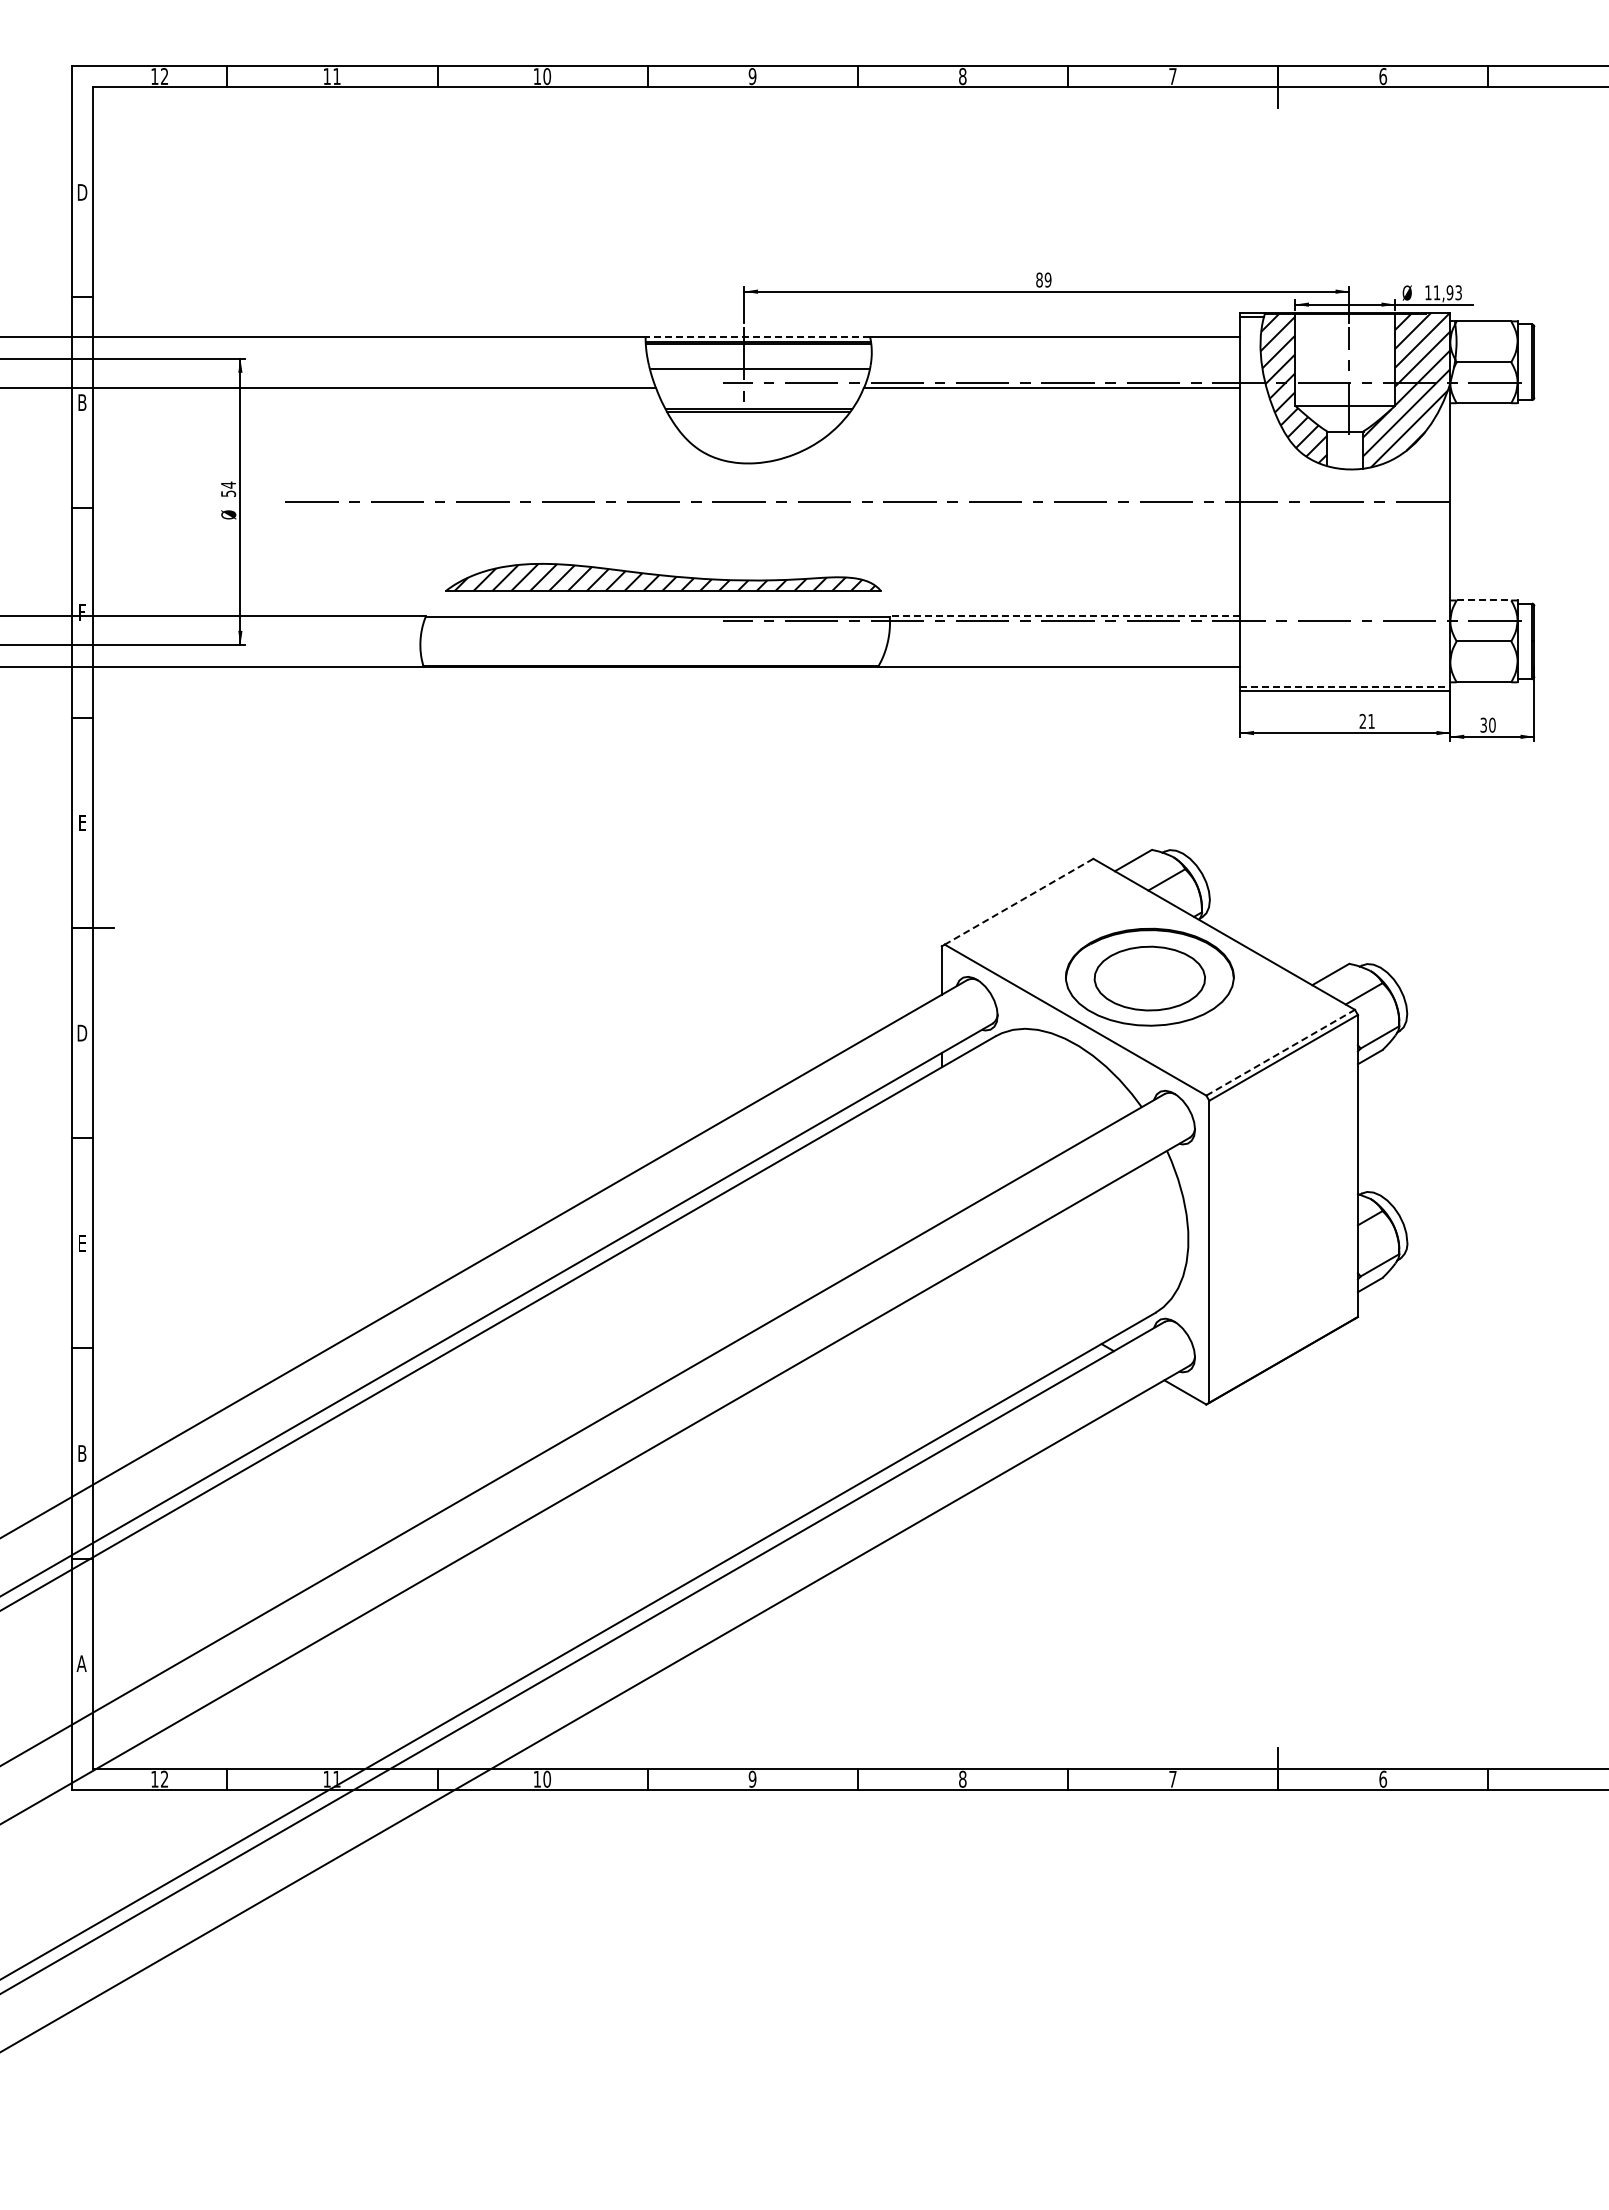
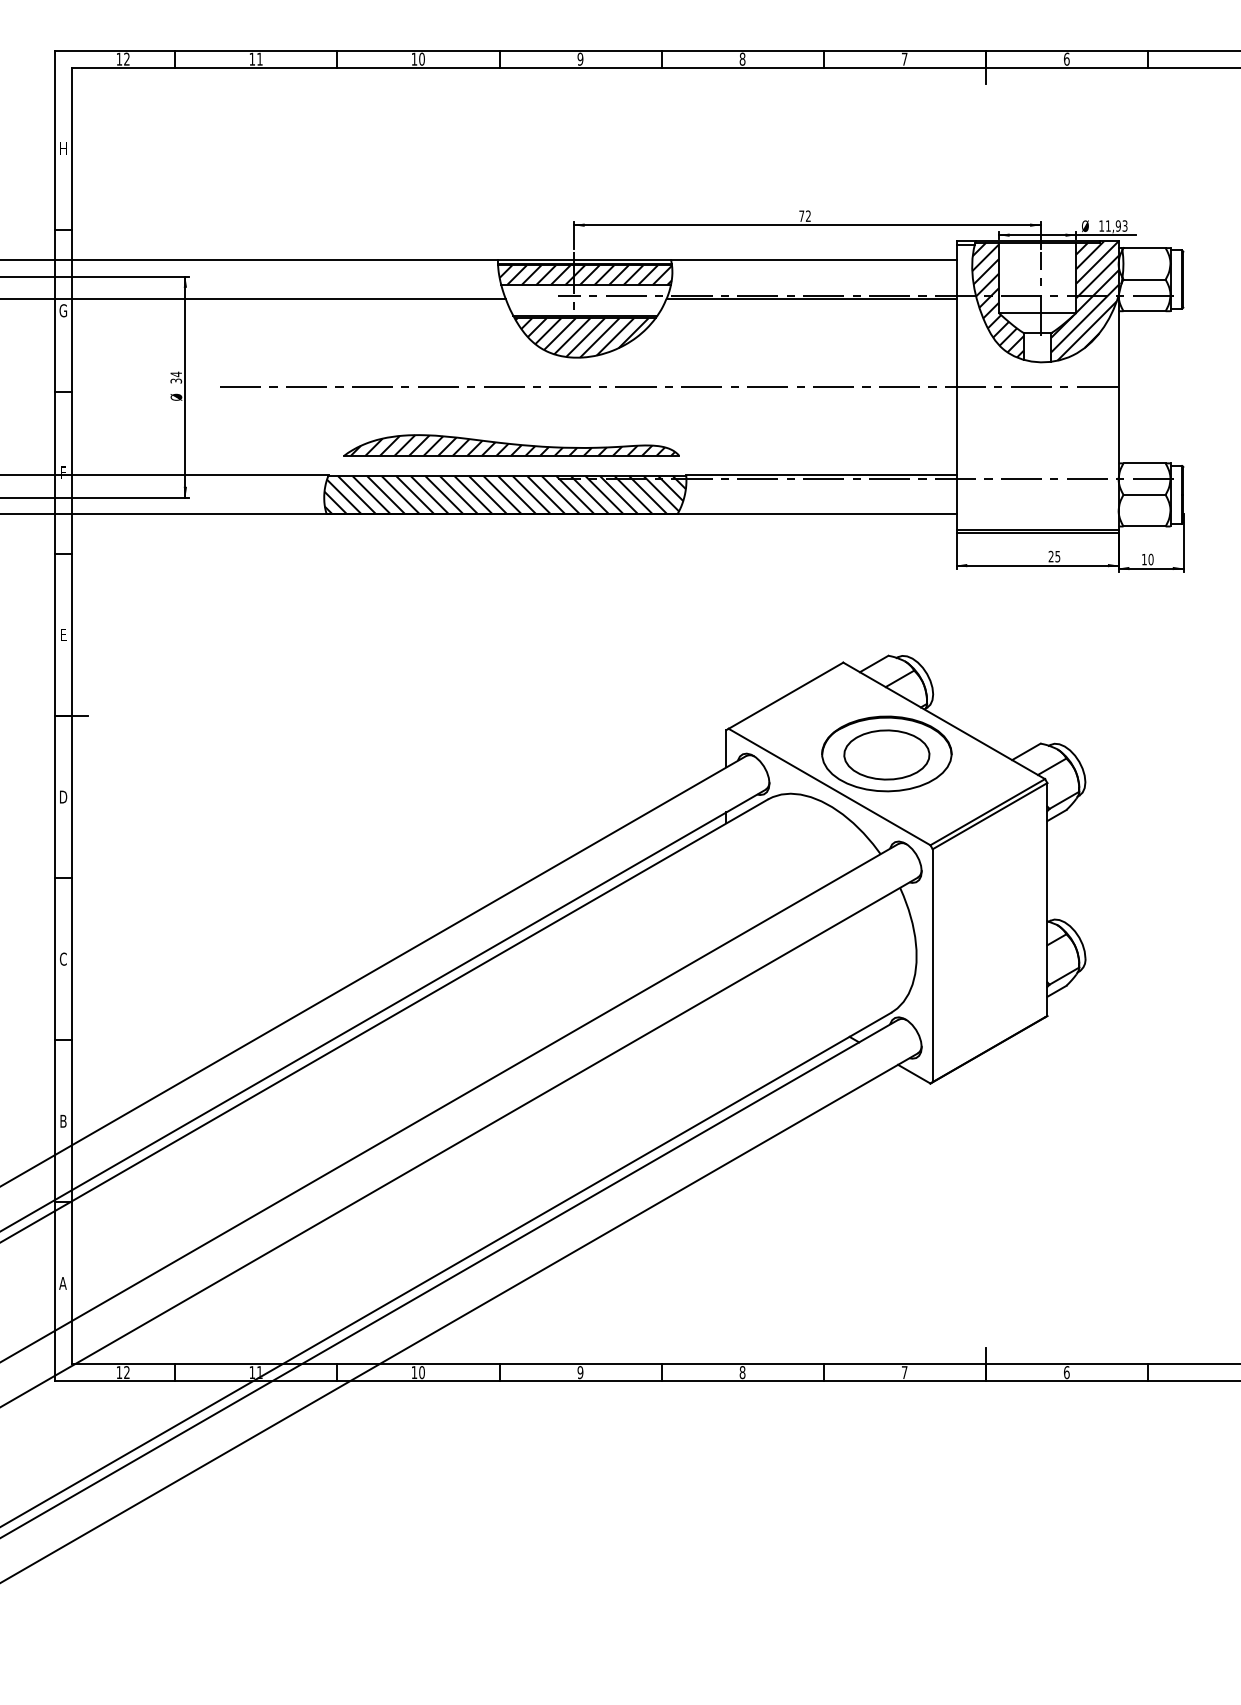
text: (82, 192) -> (63, 148), D -> H
text: (1043, 279) -> (804, 215), 89 -> 72
line: (757, 337) -> (584, 260), dashed -> solid
hatch: (759, 356) -> (585, 275), added
text: (81, 402) -> (62, 310), B -> G
hatch: (754, 437) -> (581, 337), added
text: (227, 493) -> (175, 380), 54 -> 34
line: (1484, 600) -> (1144, 463), dashed -> solid
line: (1064, 616) -> (821, 475), dashed -> solid
hatch: (654, 641) -> (504, 495), added
line: (1345, 686) -> (1037, 529), dashed -> solid
text: (1371, 721) -> (1057, 556), 21 -> 25
text: (1483, 724) -> (1144, 559), 30 -> 10
line: (1019, 901) -> (786, 695), dashed -> solid
line: (1280, 1052) -> (987, 812), dashed -> solid
text: (81, 1242) -> (62, 958), E -> C

